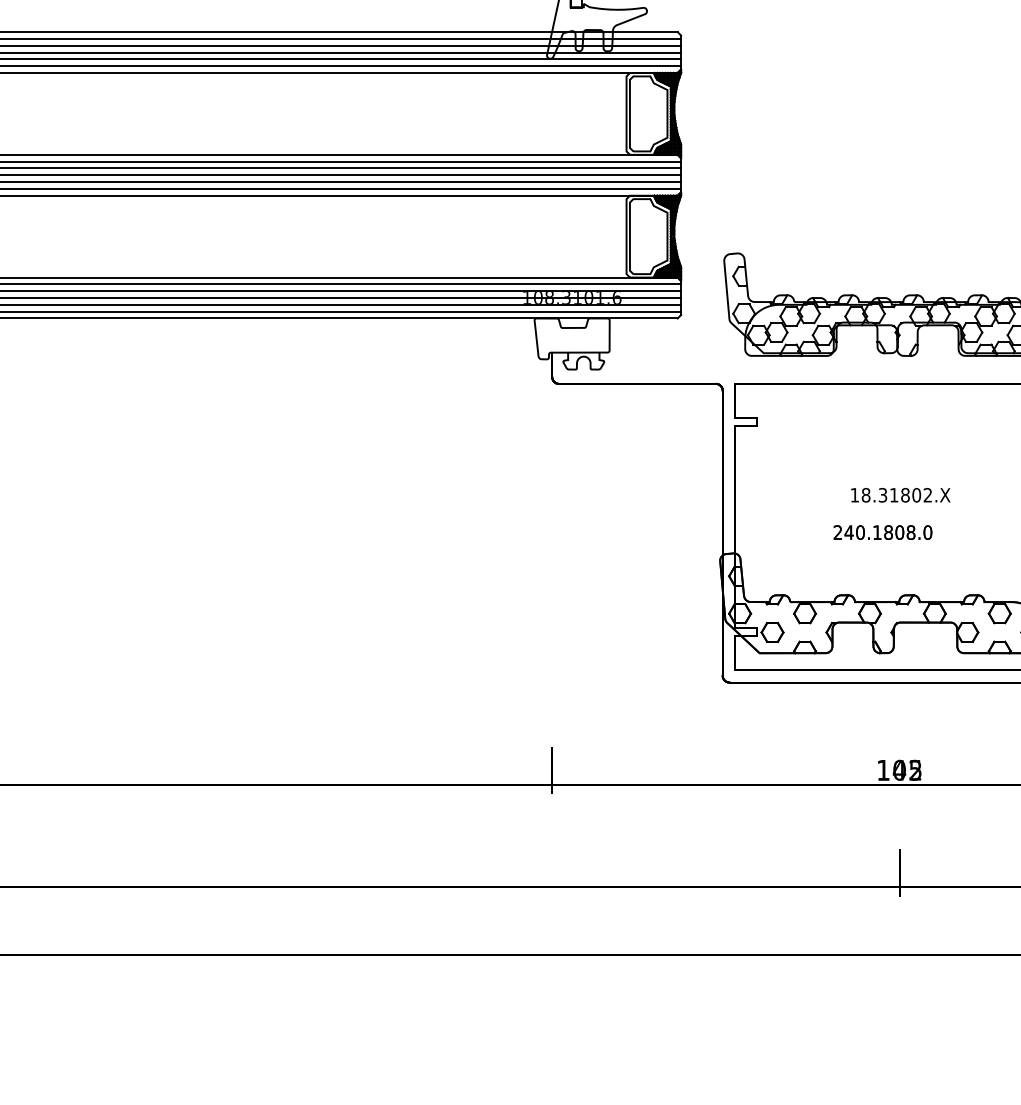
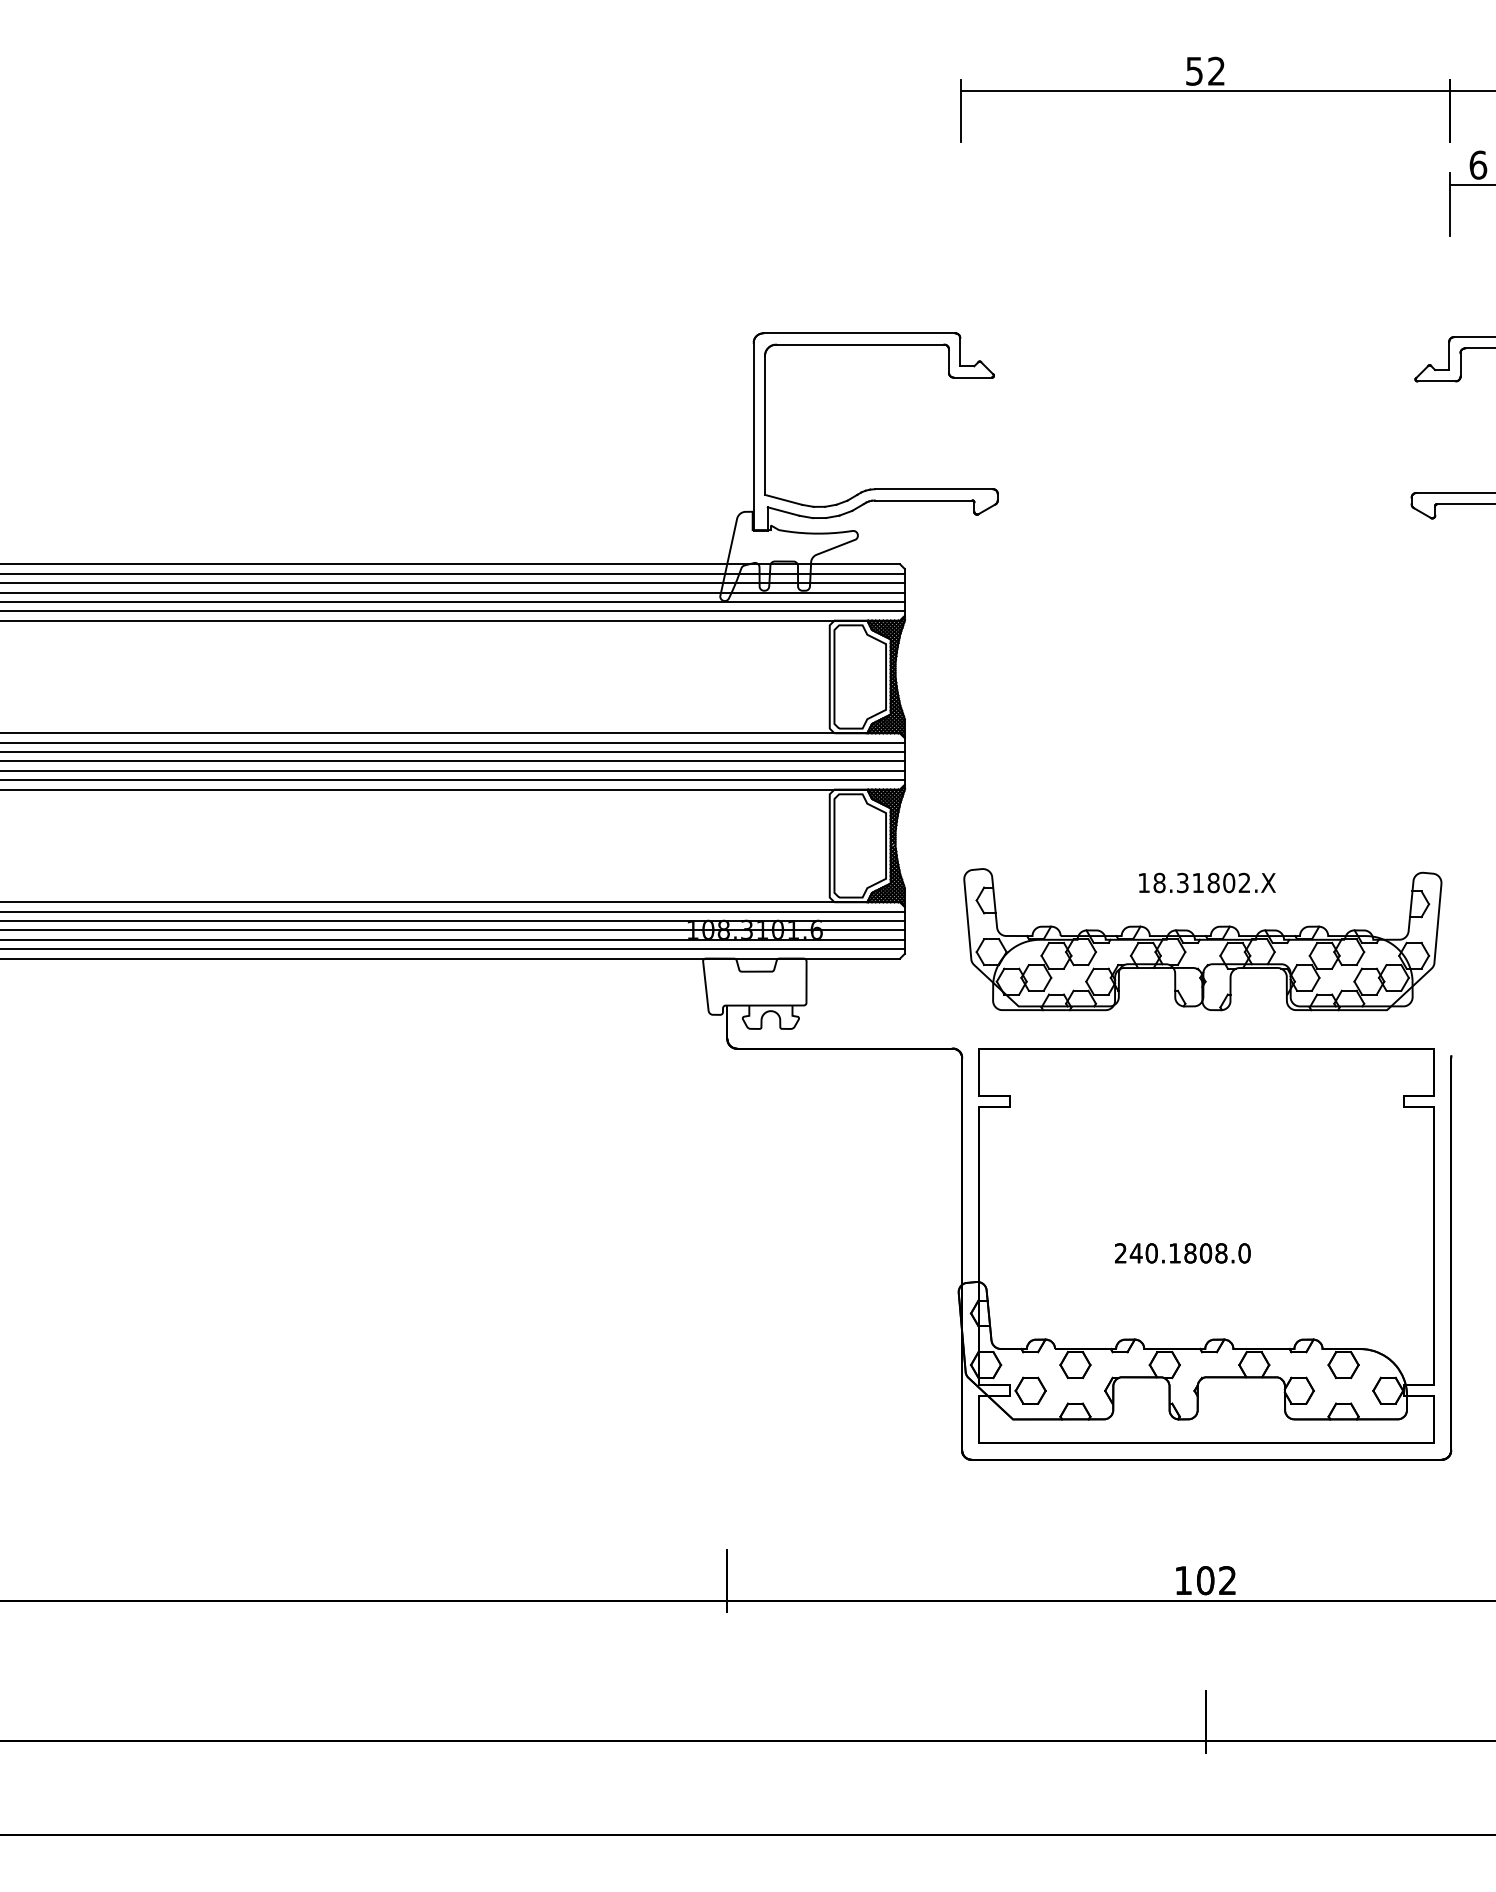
text: (900, 494) -> (1207, 882), moved
text: (906, 770) -> (1215, 1580), 145 -> 102

